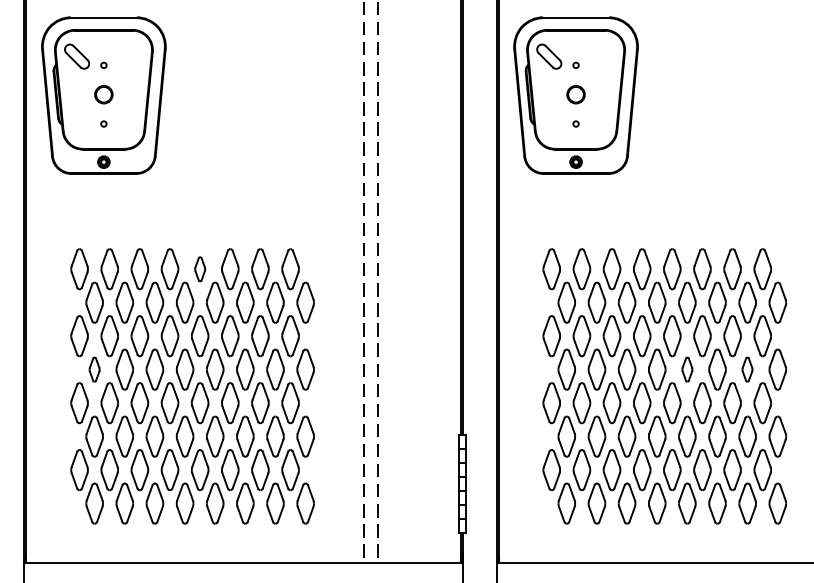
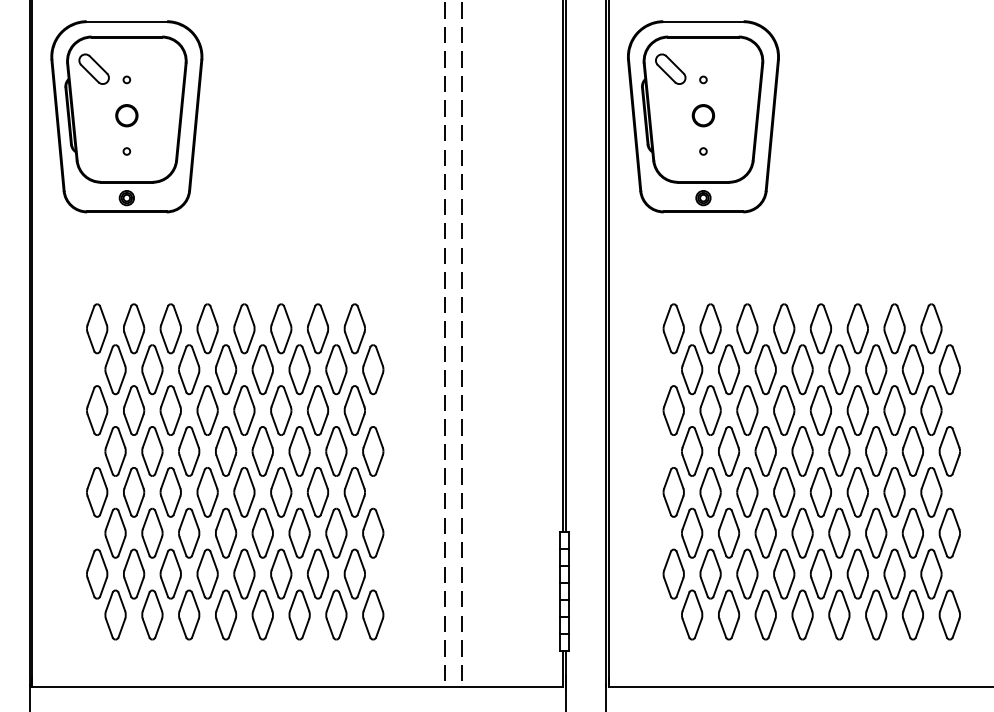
part: (200, 268) -> (244, 328), size x1.67
part: (94, 369) -> (115, 451), size x1.67
part: (687, 369) -> (839, 451), size x1.67
part: (747, 369) -> (912, 451), size x1.67

